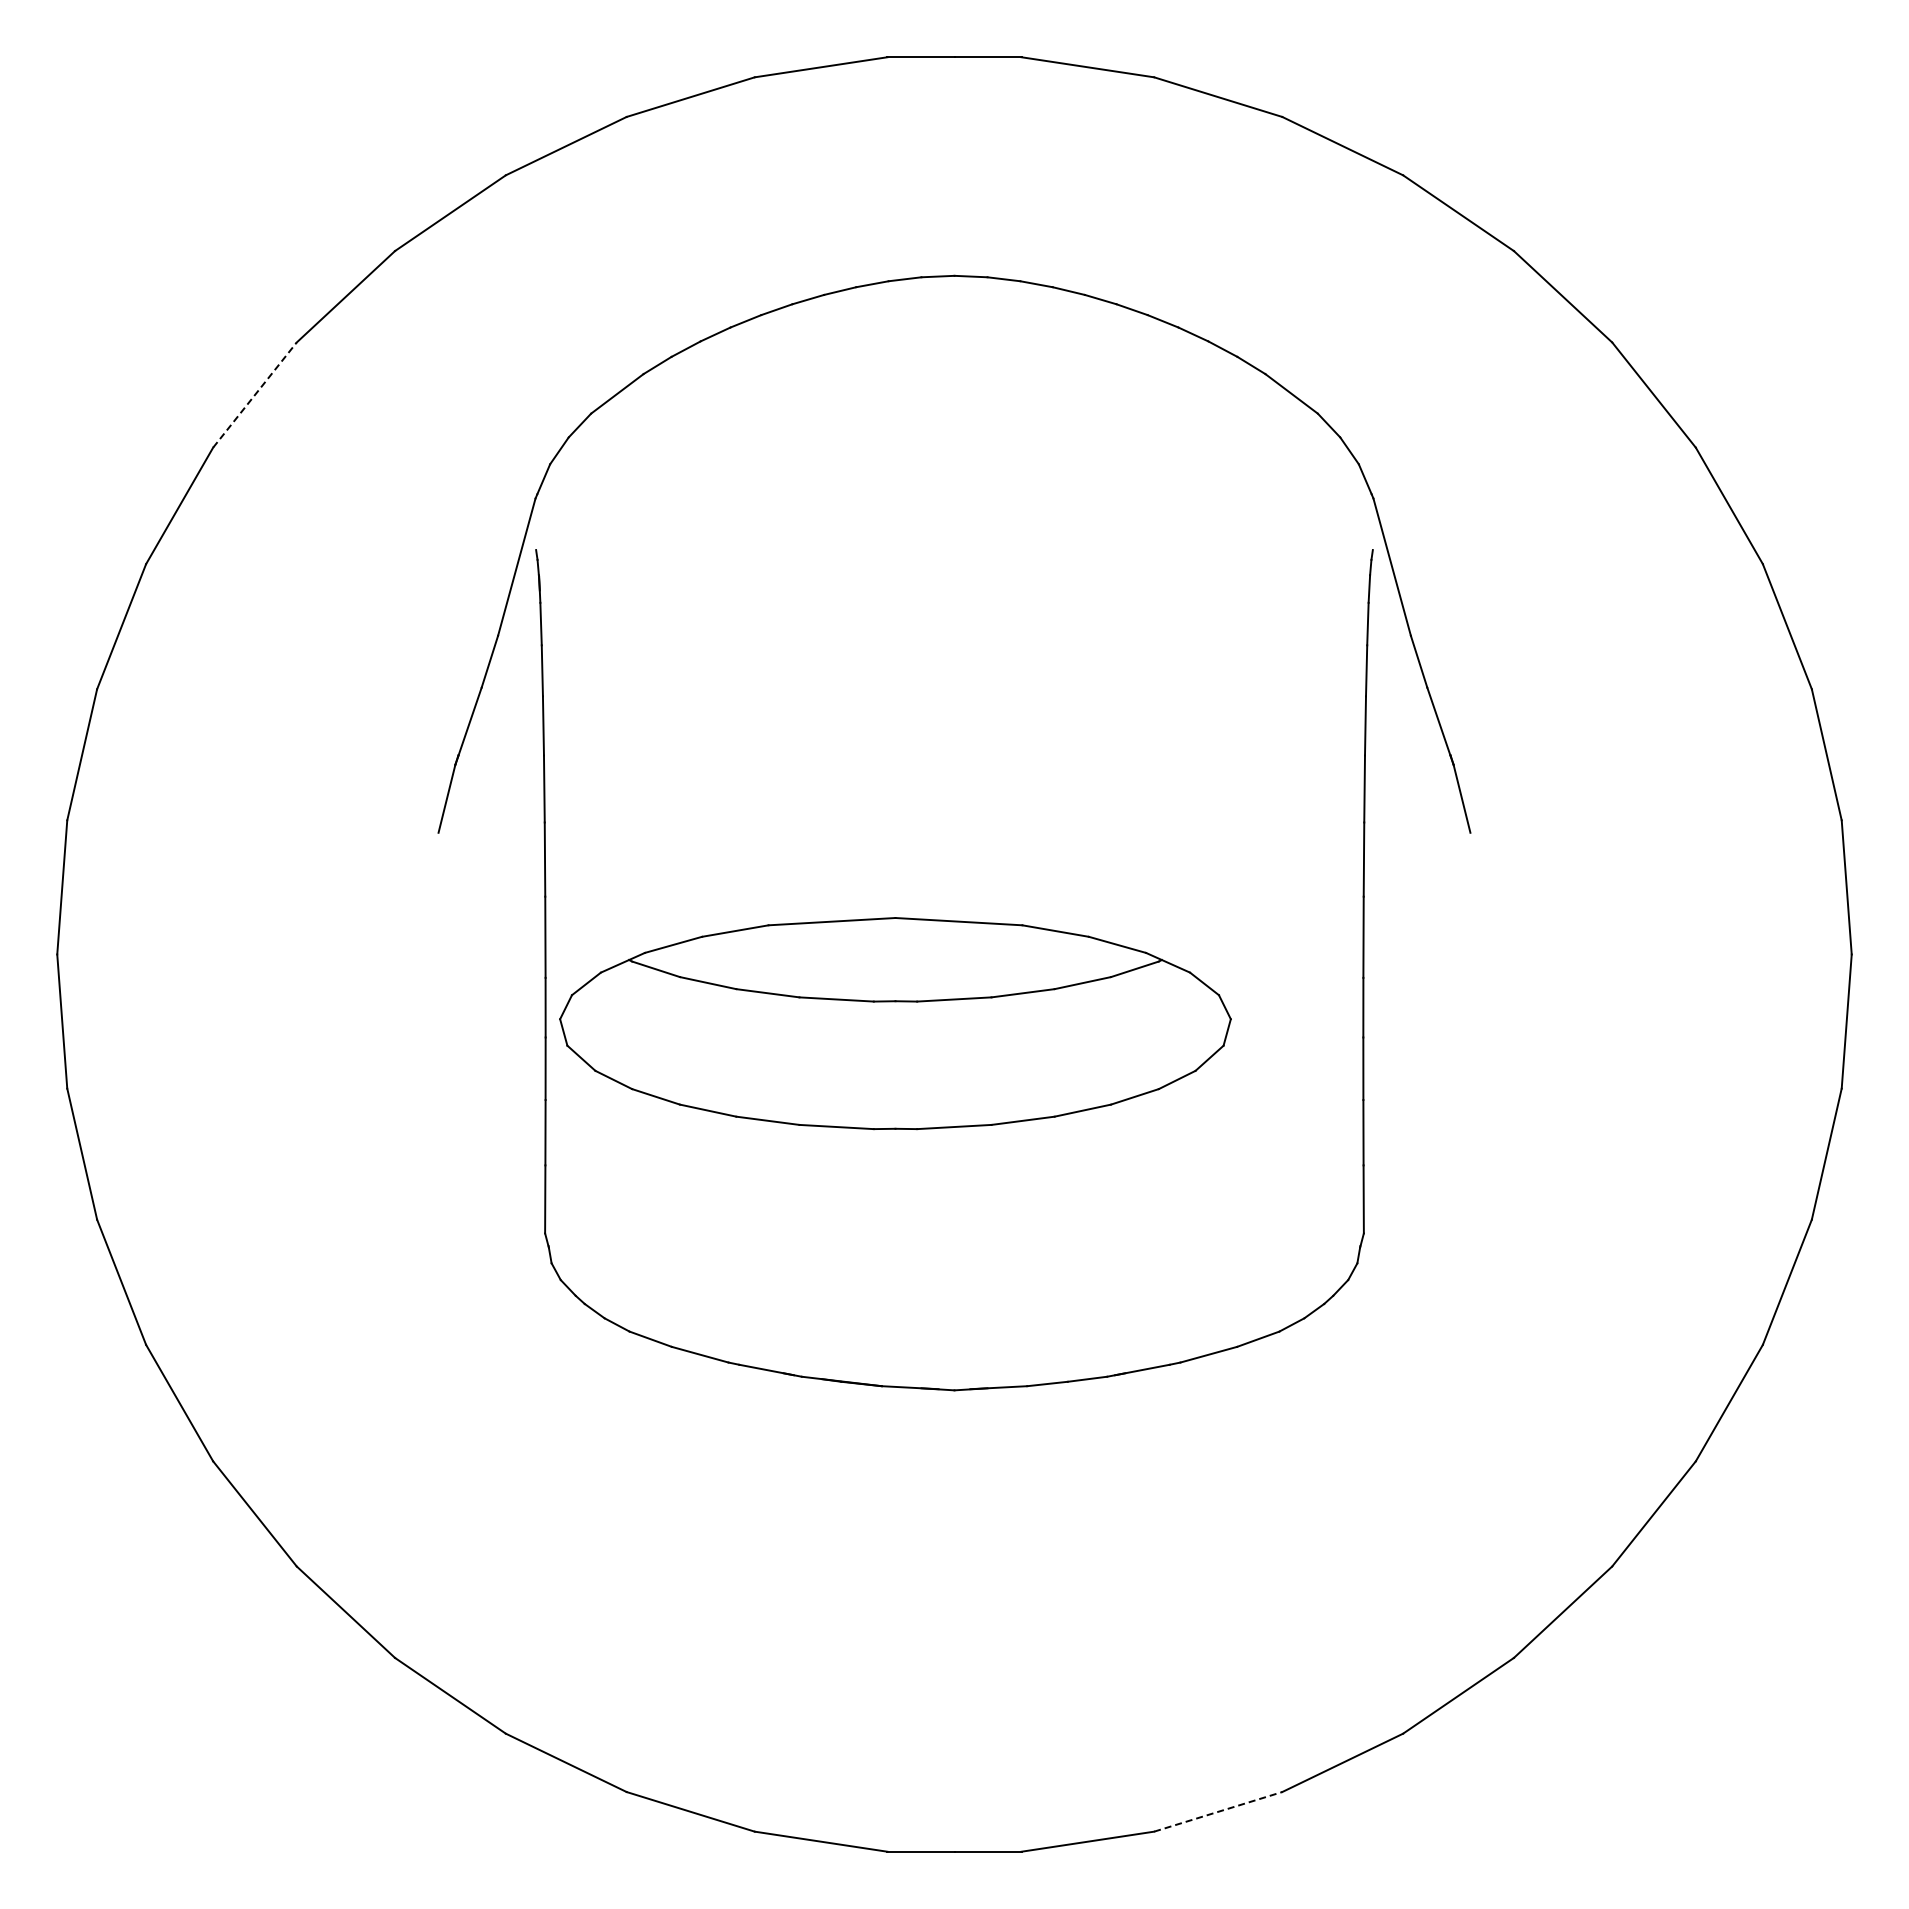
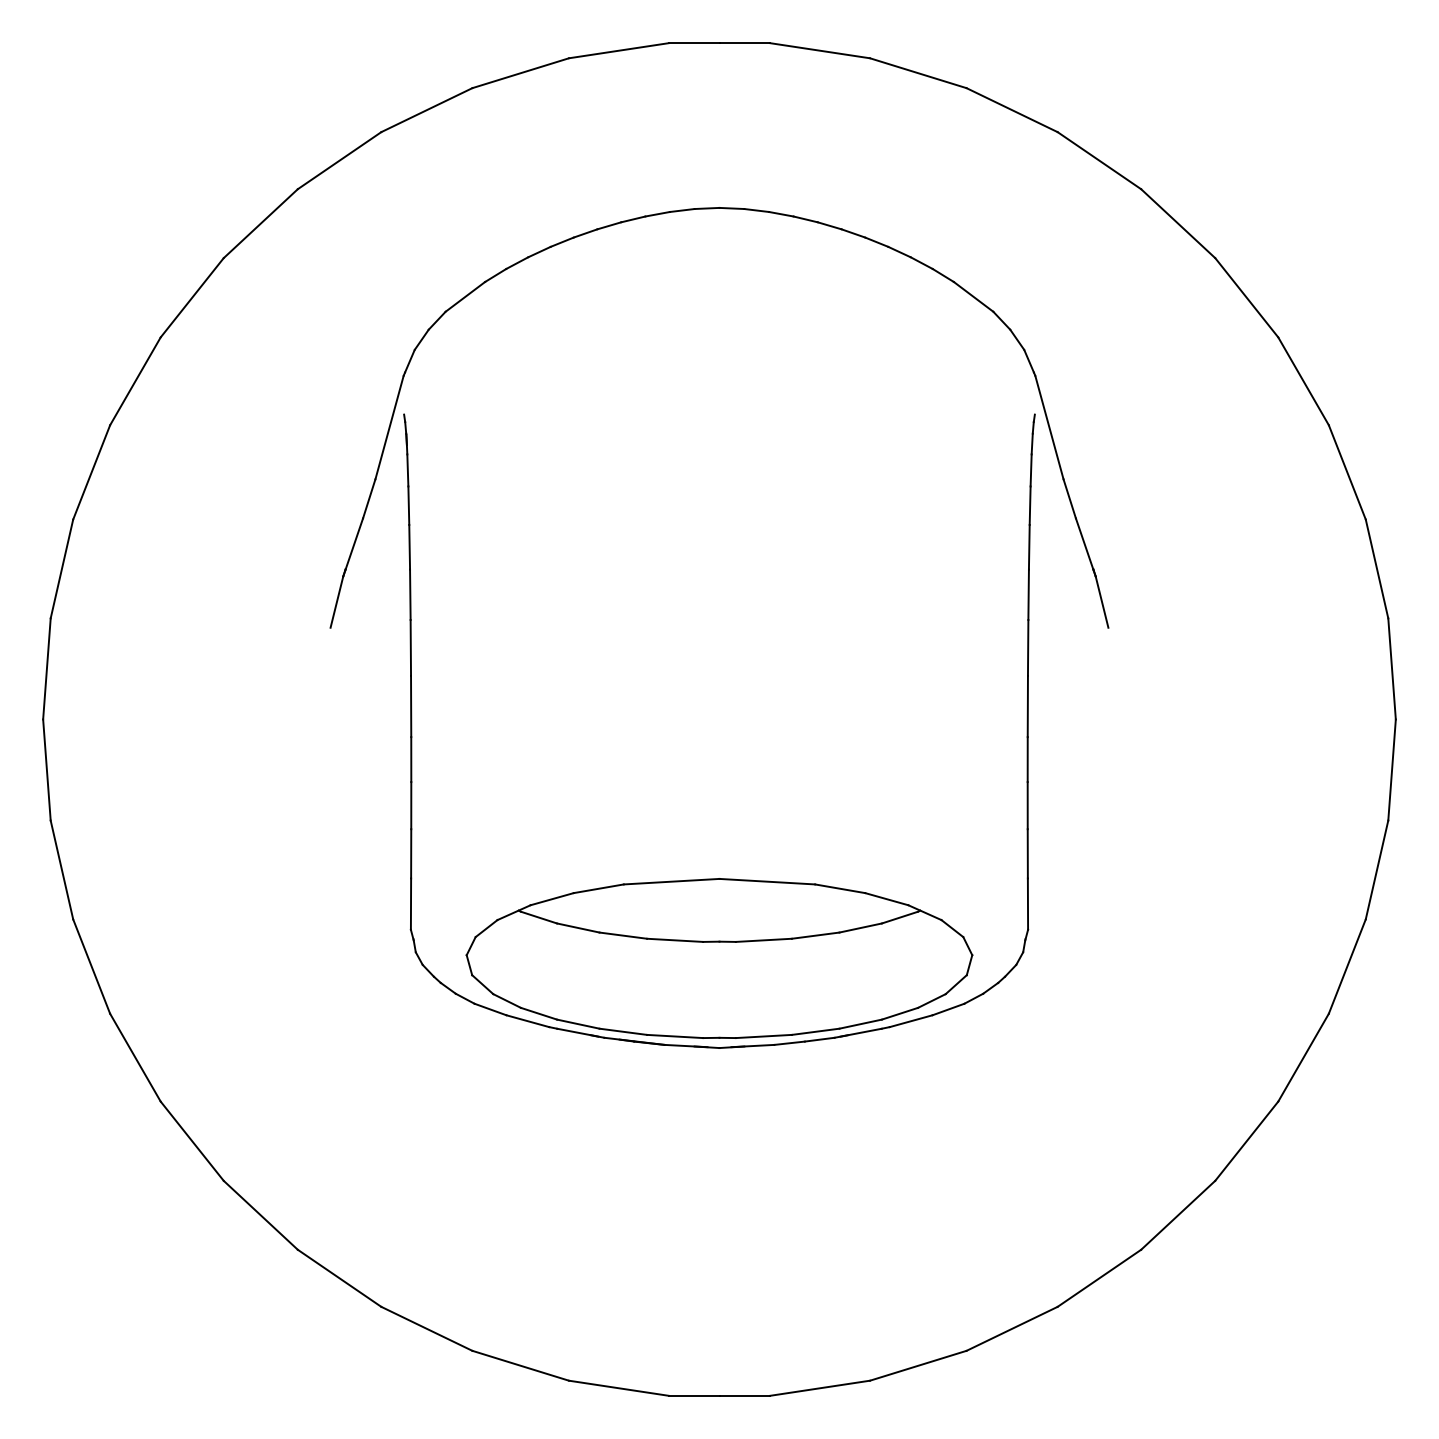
line: (255, 394) -> (192, 297), dashed -> solid
part: (895, 1023) -> (719, 958), moved
line: (1218, 1811) -> (918, 1365), dashed -> solid

